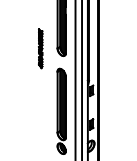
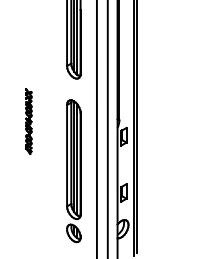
part: (40, 48) -> (28, 121), moved

